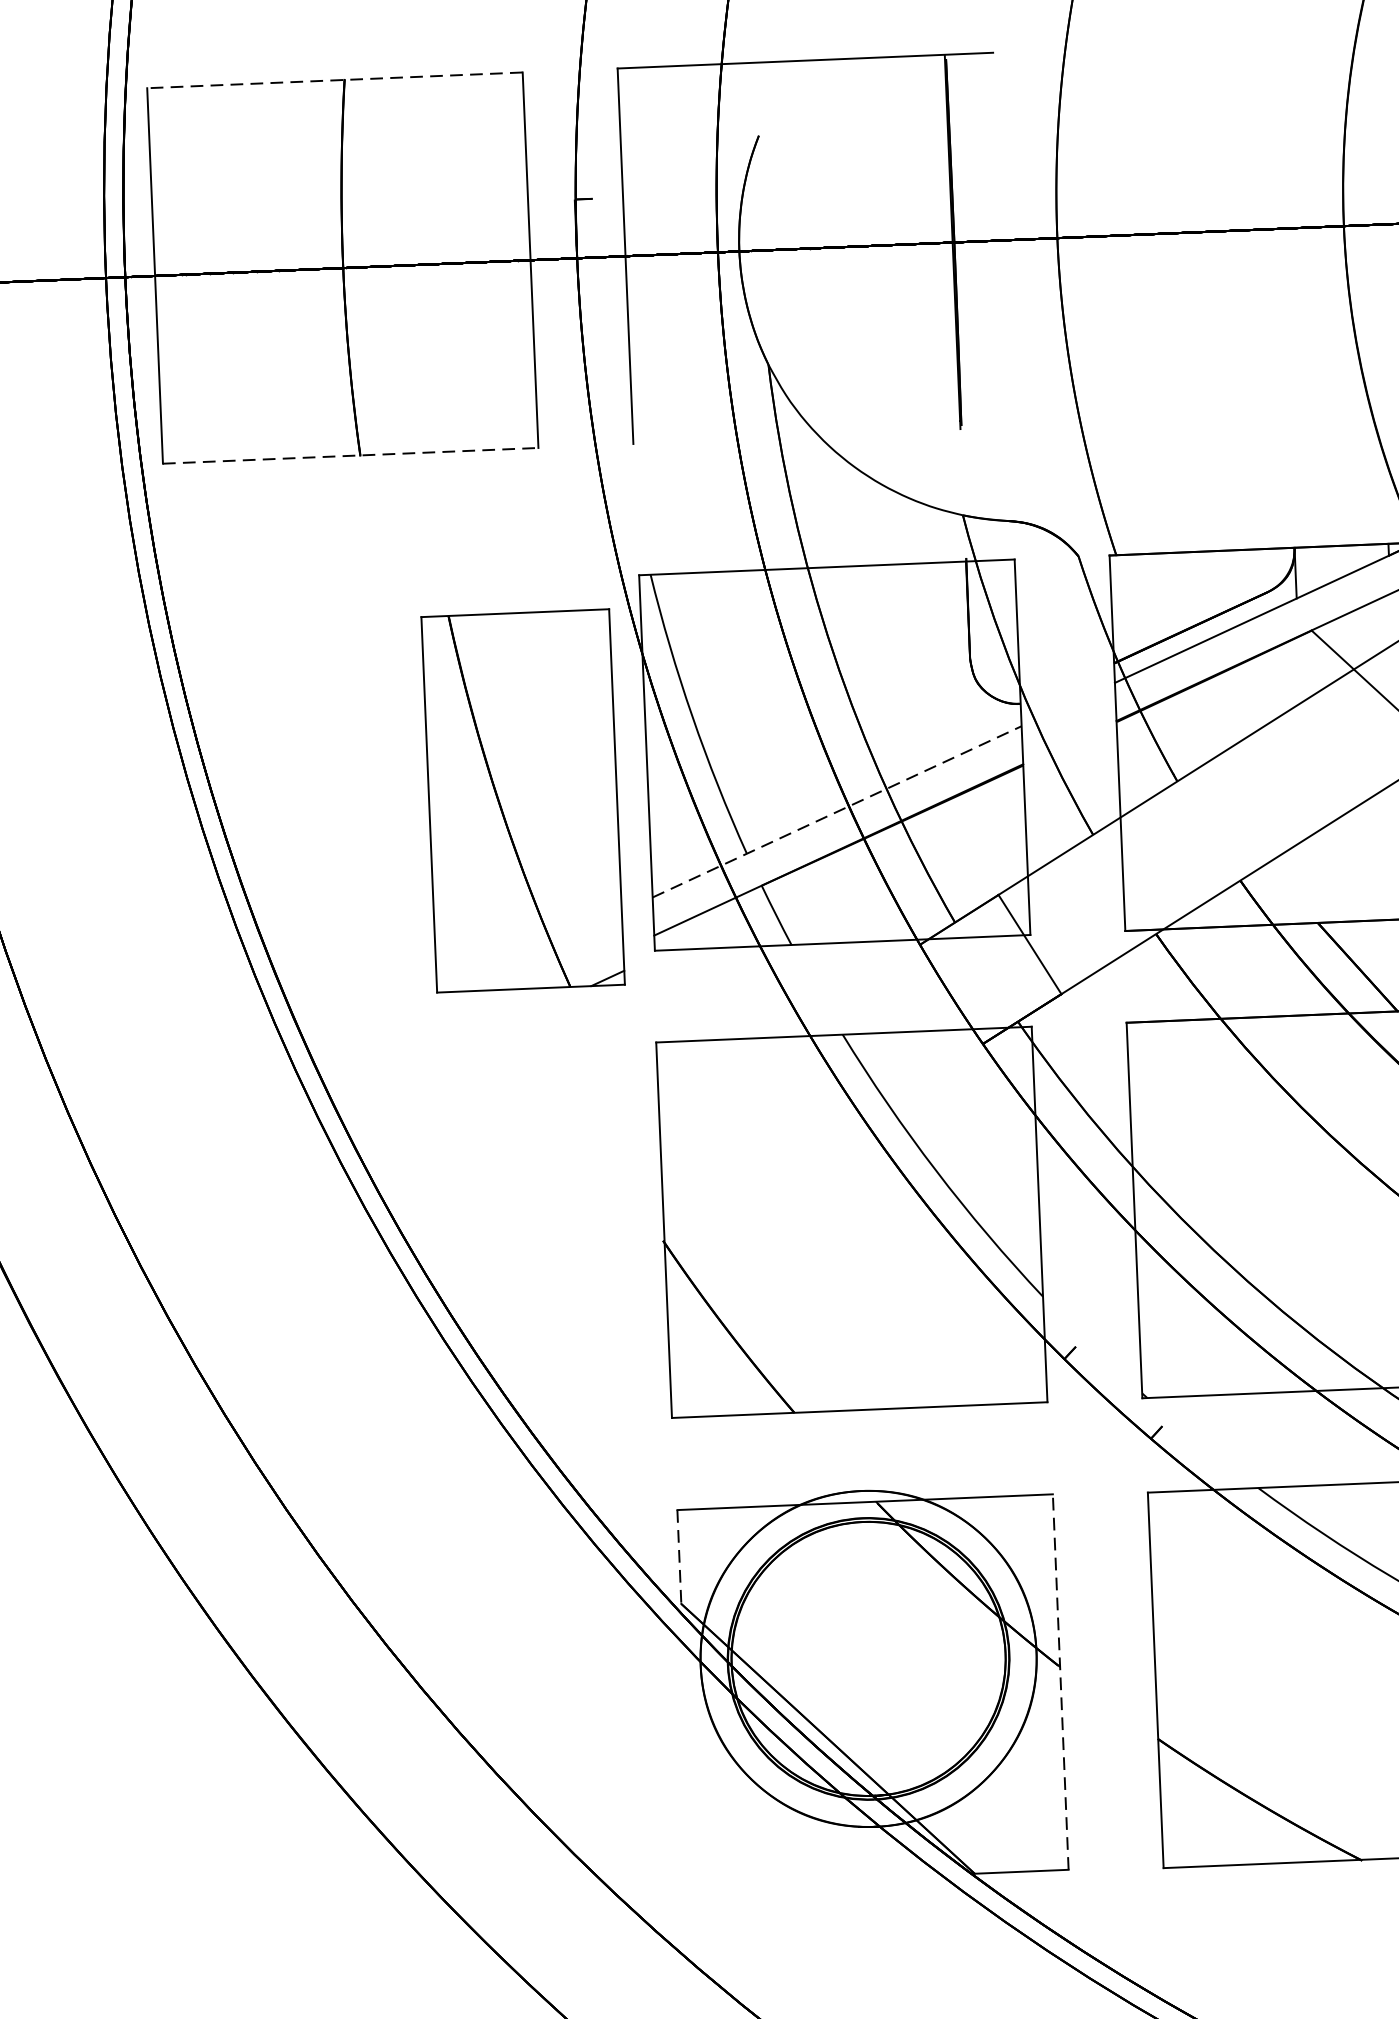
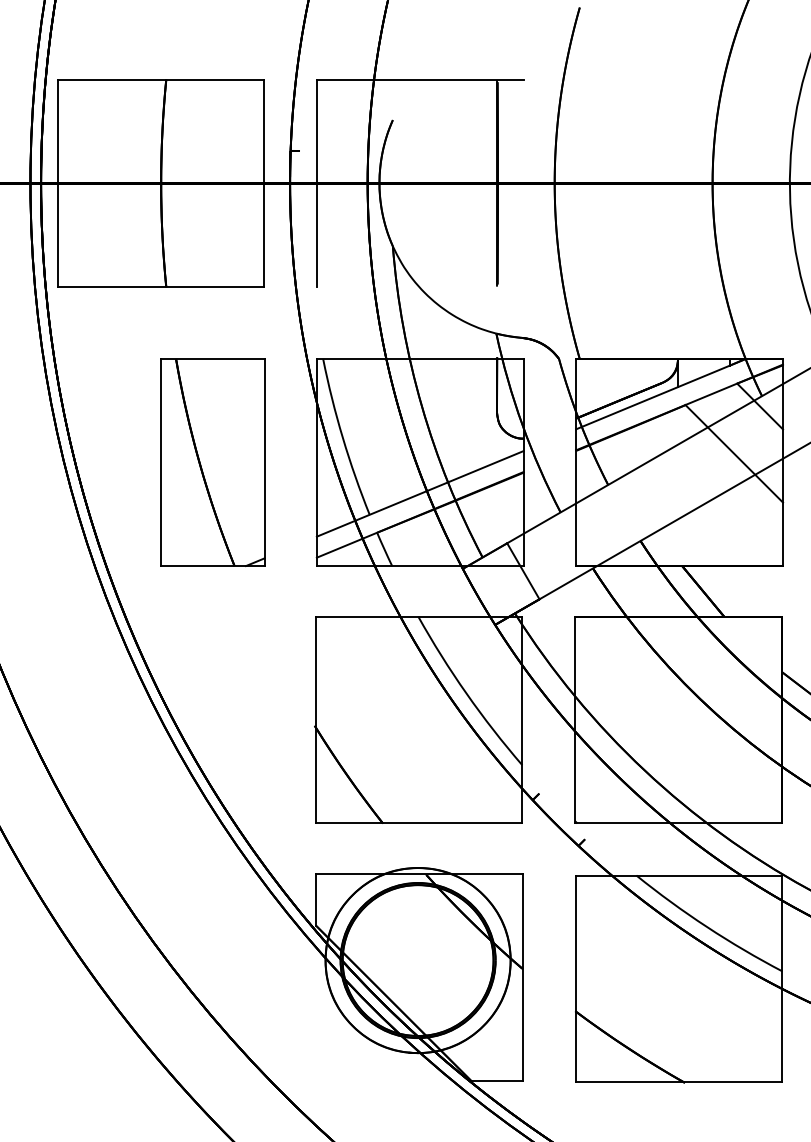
line: (334, 79) -> (160, 79), dashed -> solid
line: (351, 455) -> (161, 286), dashed -> solid
part: (522, 800) -> (212, 462), moved
line: (837, 811) -> (420, 493), dashed -> solid
line: (679, 1557) -> (316, 900), dashed -> solid
line: (1061, 1681) -> (523, 977), dashed -> solid

